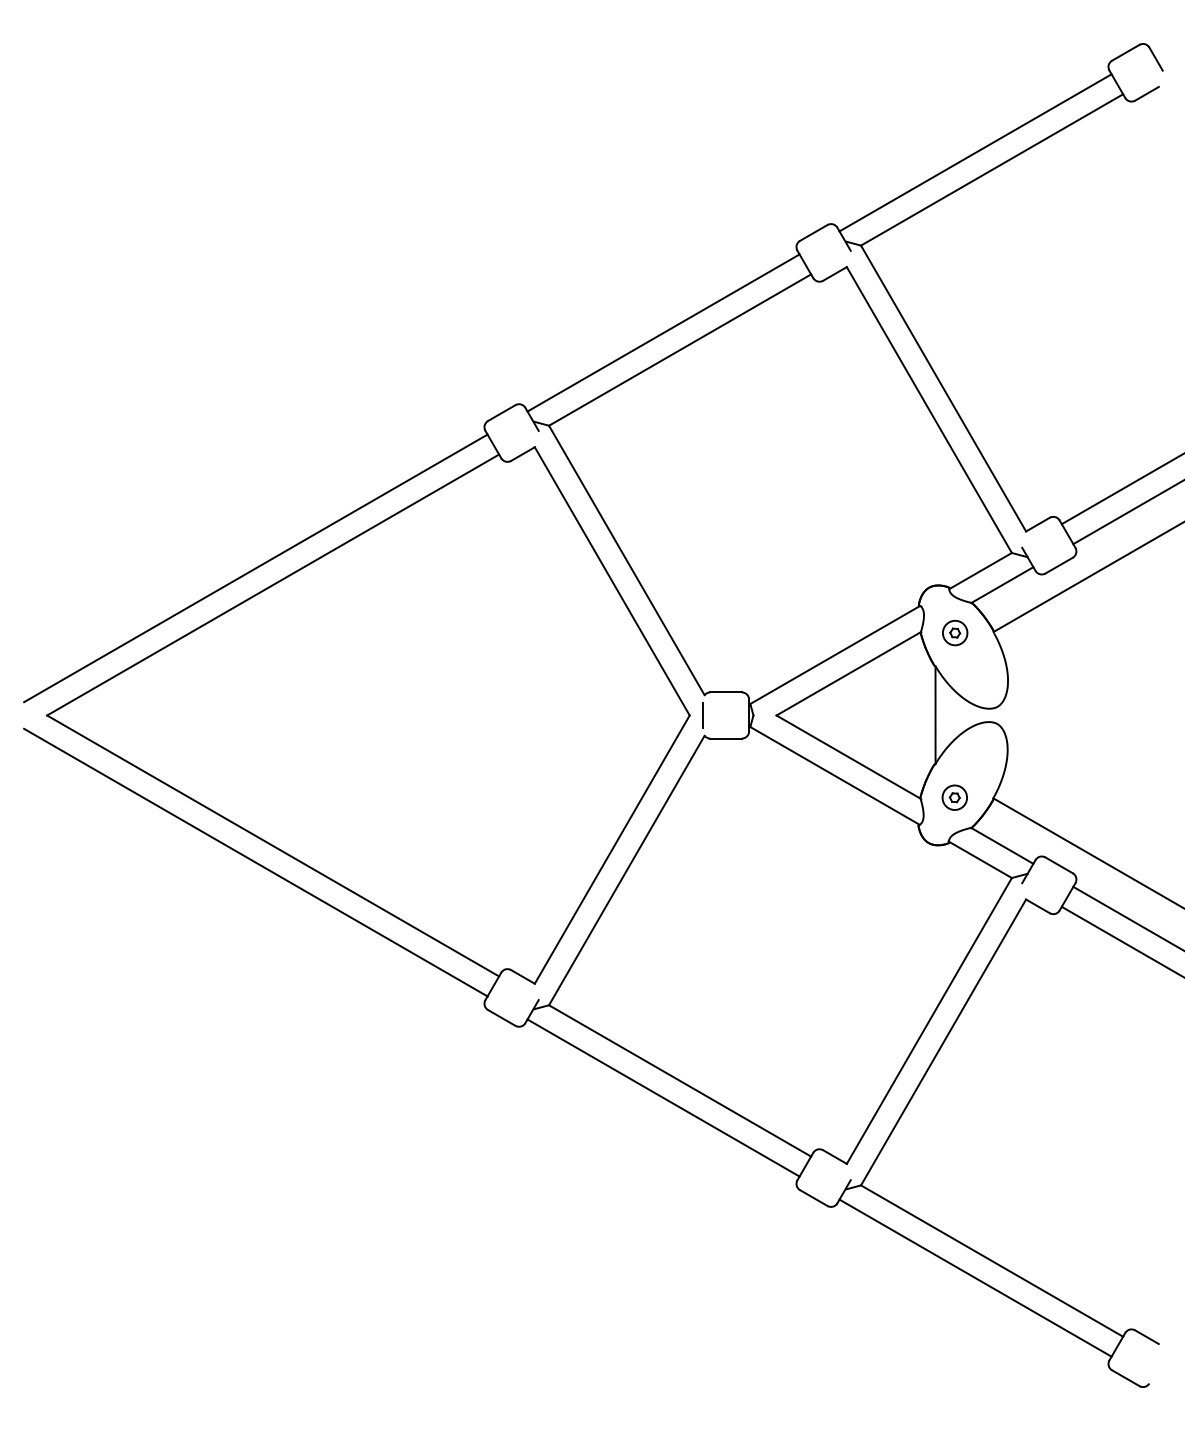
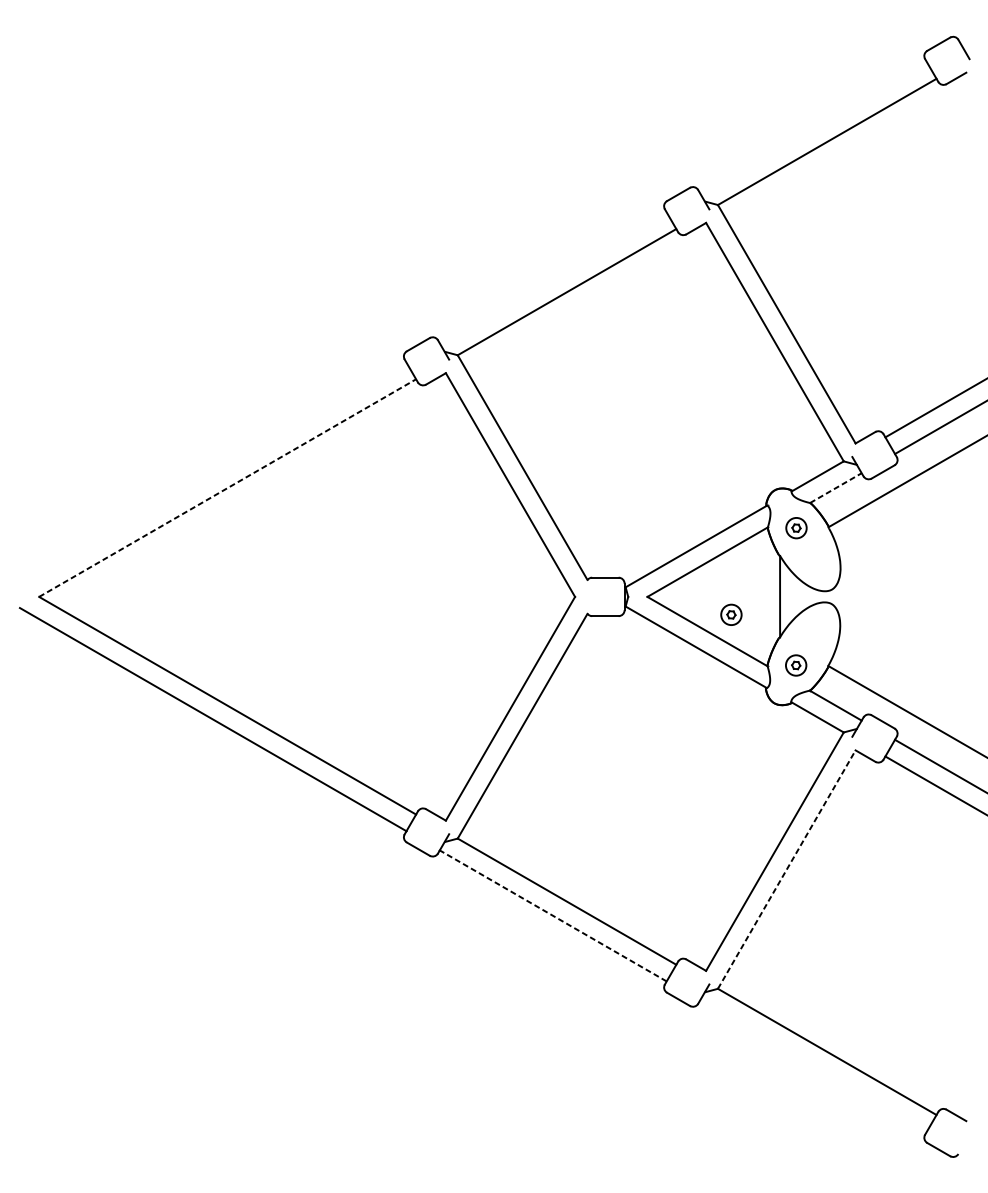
line: (975, 152) -> (813, 127), removed
line: (663, 332) -> (553, 277), removed
line: (255, 568) -> (212, 474), removed
line: (273, 585) -> (227, 488), solid -> dashed
line: (1002, 585) -> (835, 488), solid -> dashed
line: (703, 715) -> (586, 596), removed
part: (877, 736) -> (731, 614), added
line: (943, 1042) -> (786, 869), solid -> dashed
line: (663, 1097) -> (553, 915), solid -> dashed
line: (975, 1277) -> (813, 1065), removed

